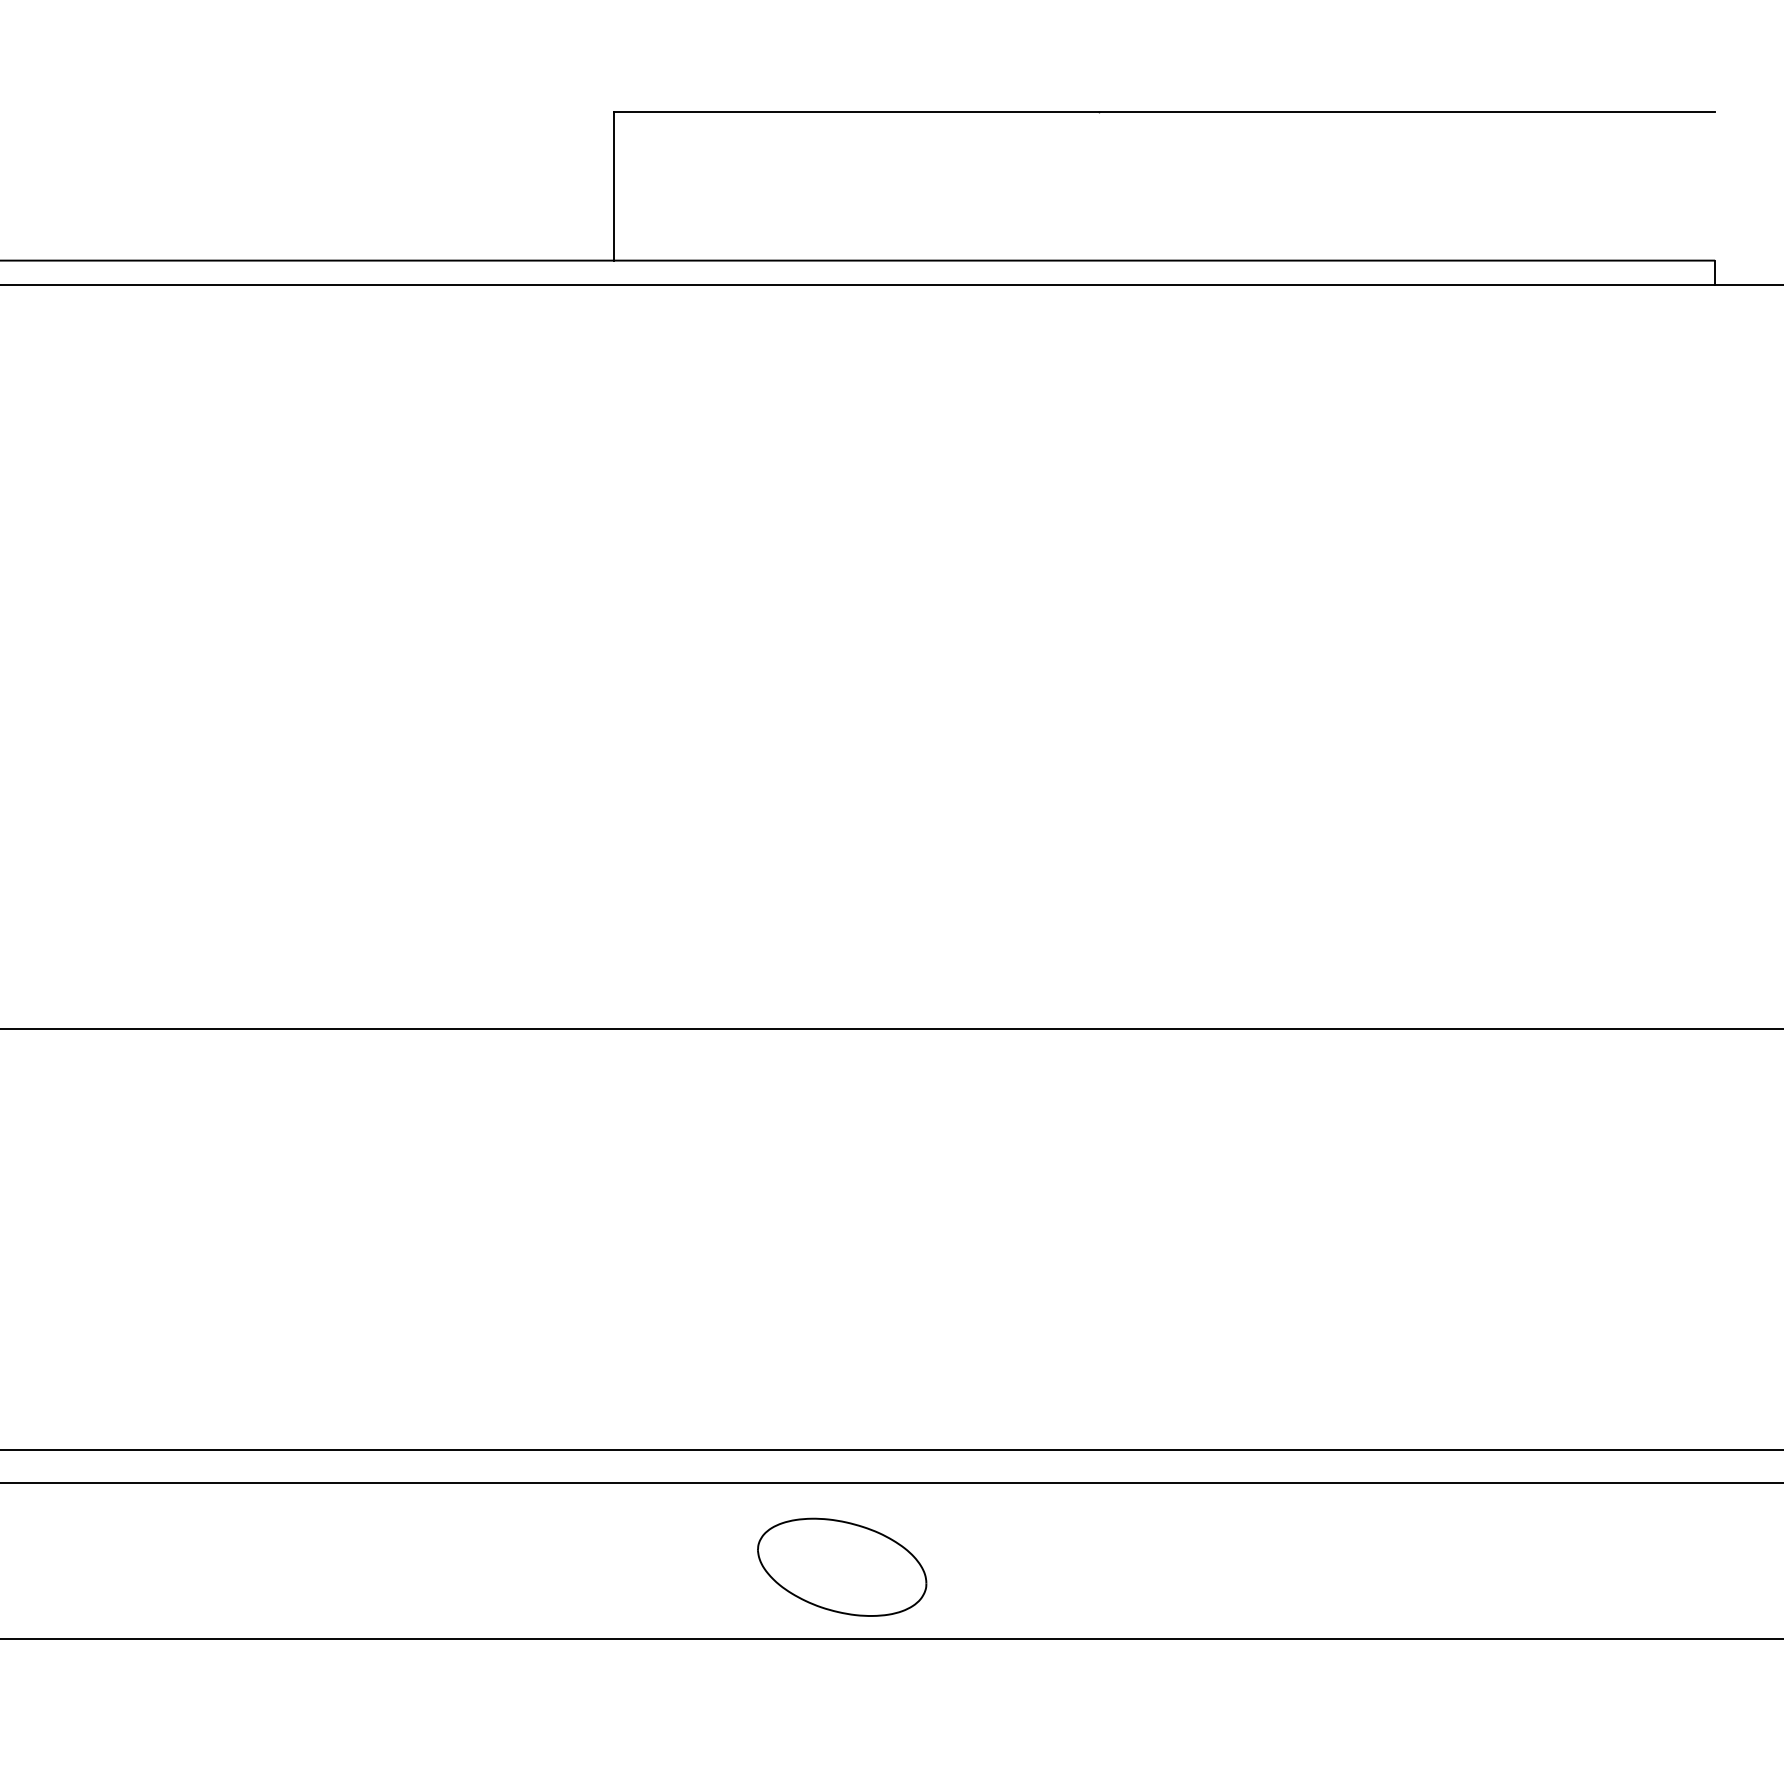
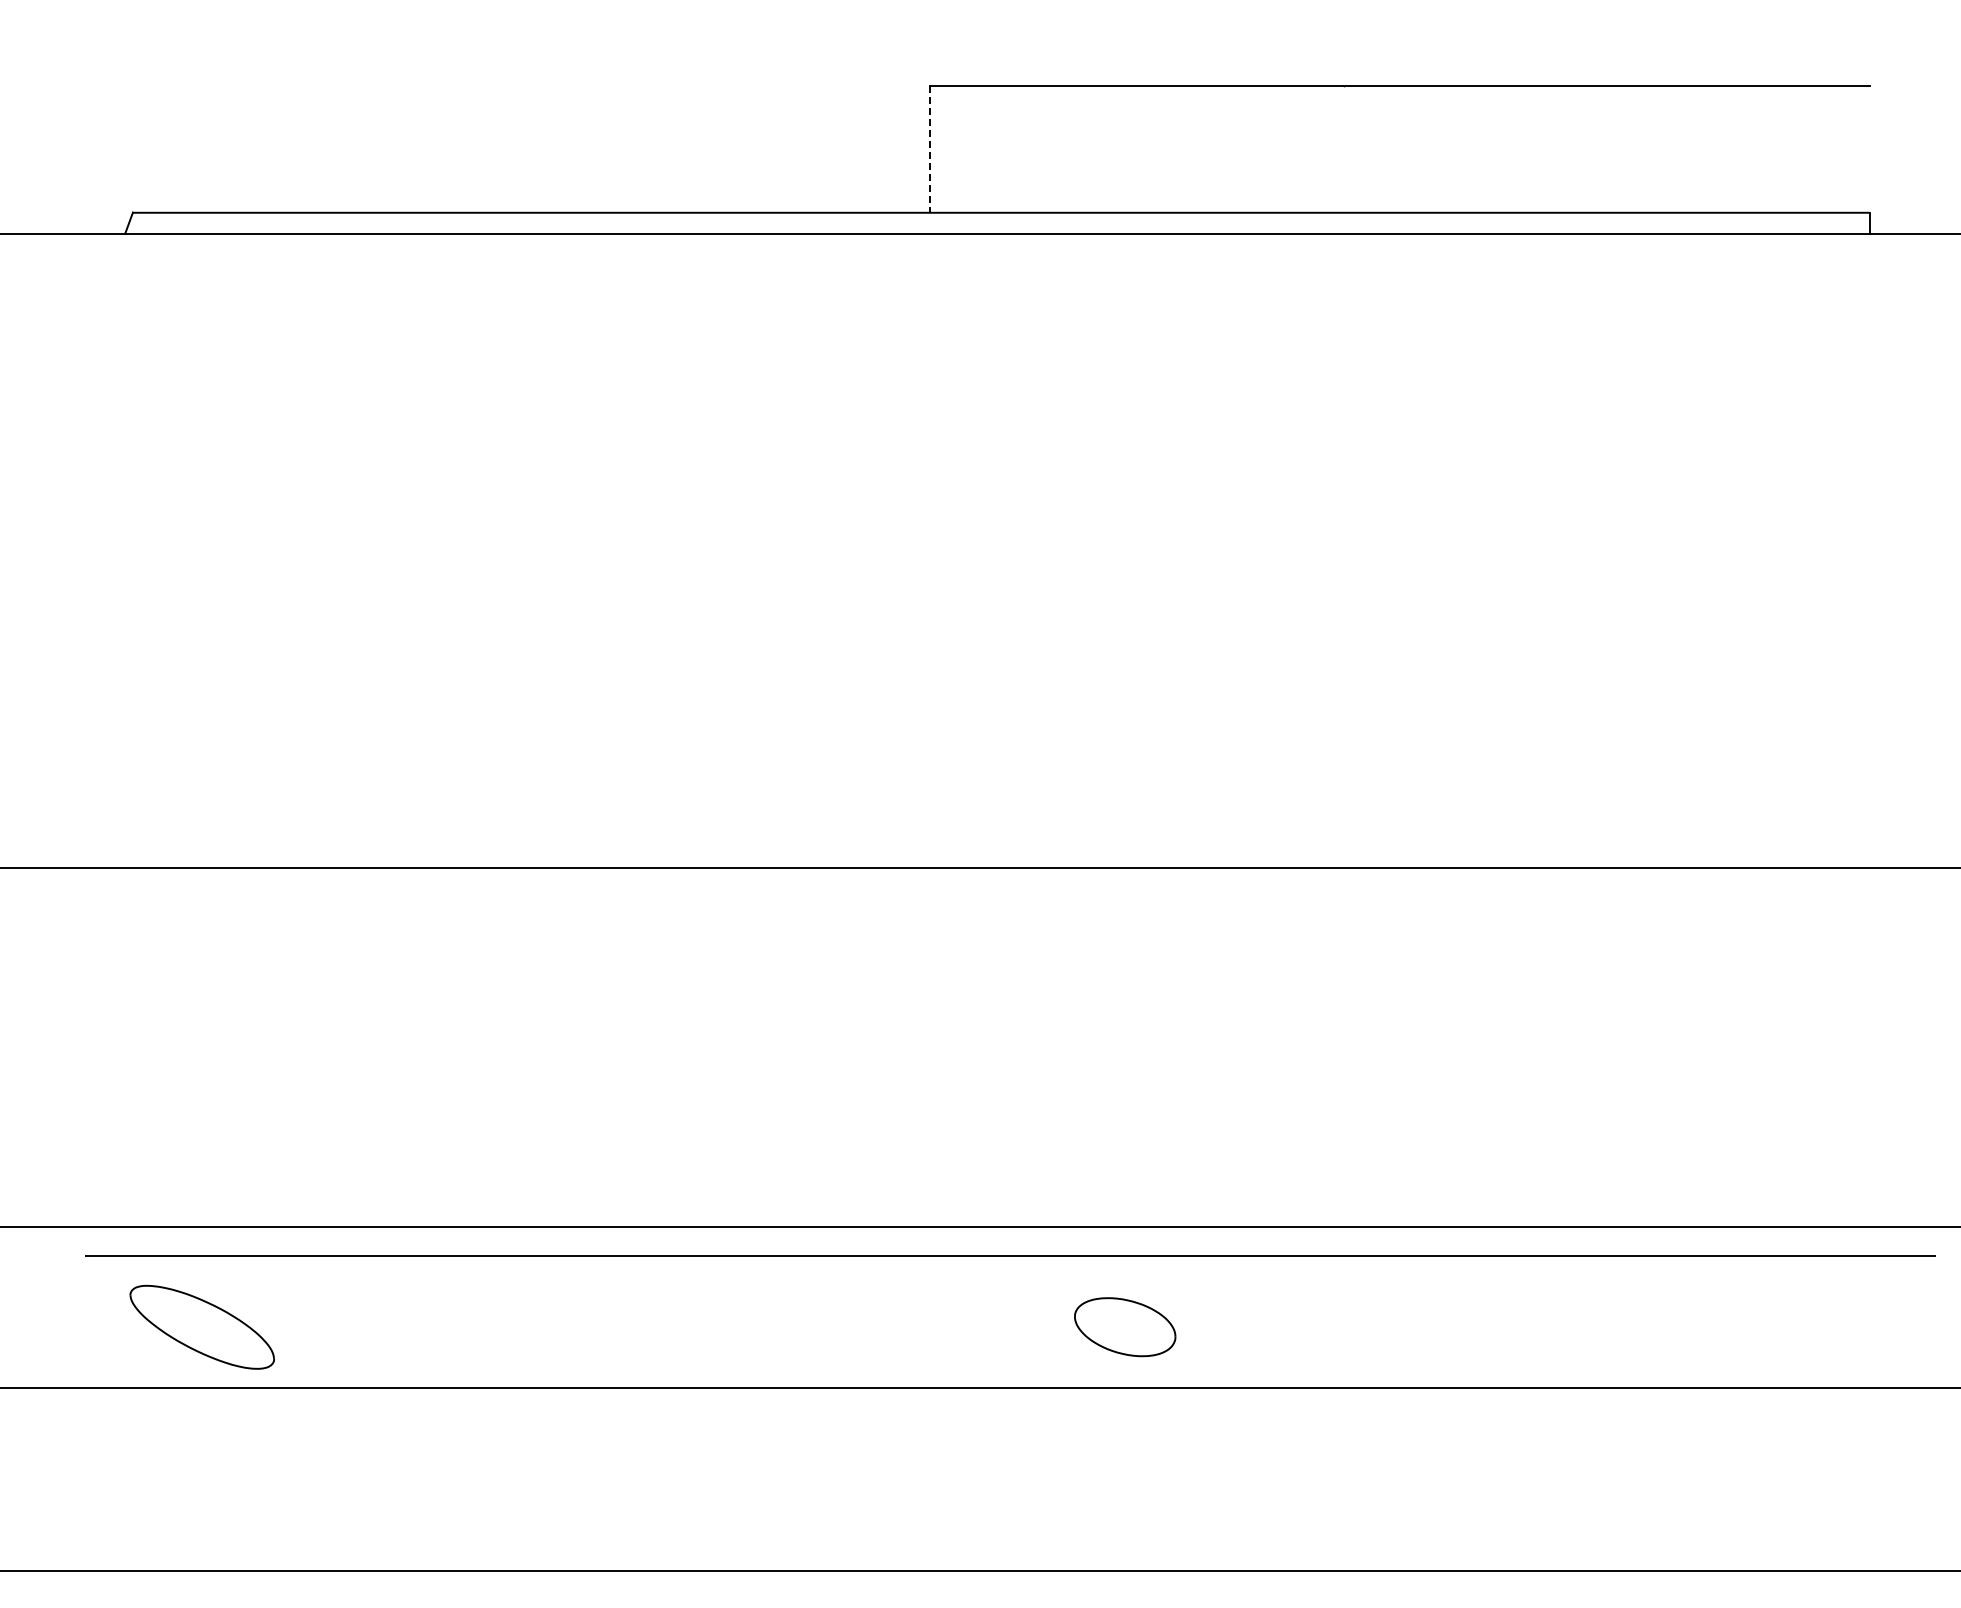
line: (613, 186) -> (930, 149), solid -> dashed
part: (841, 1566) -> (1124, 1326), size x0.7

